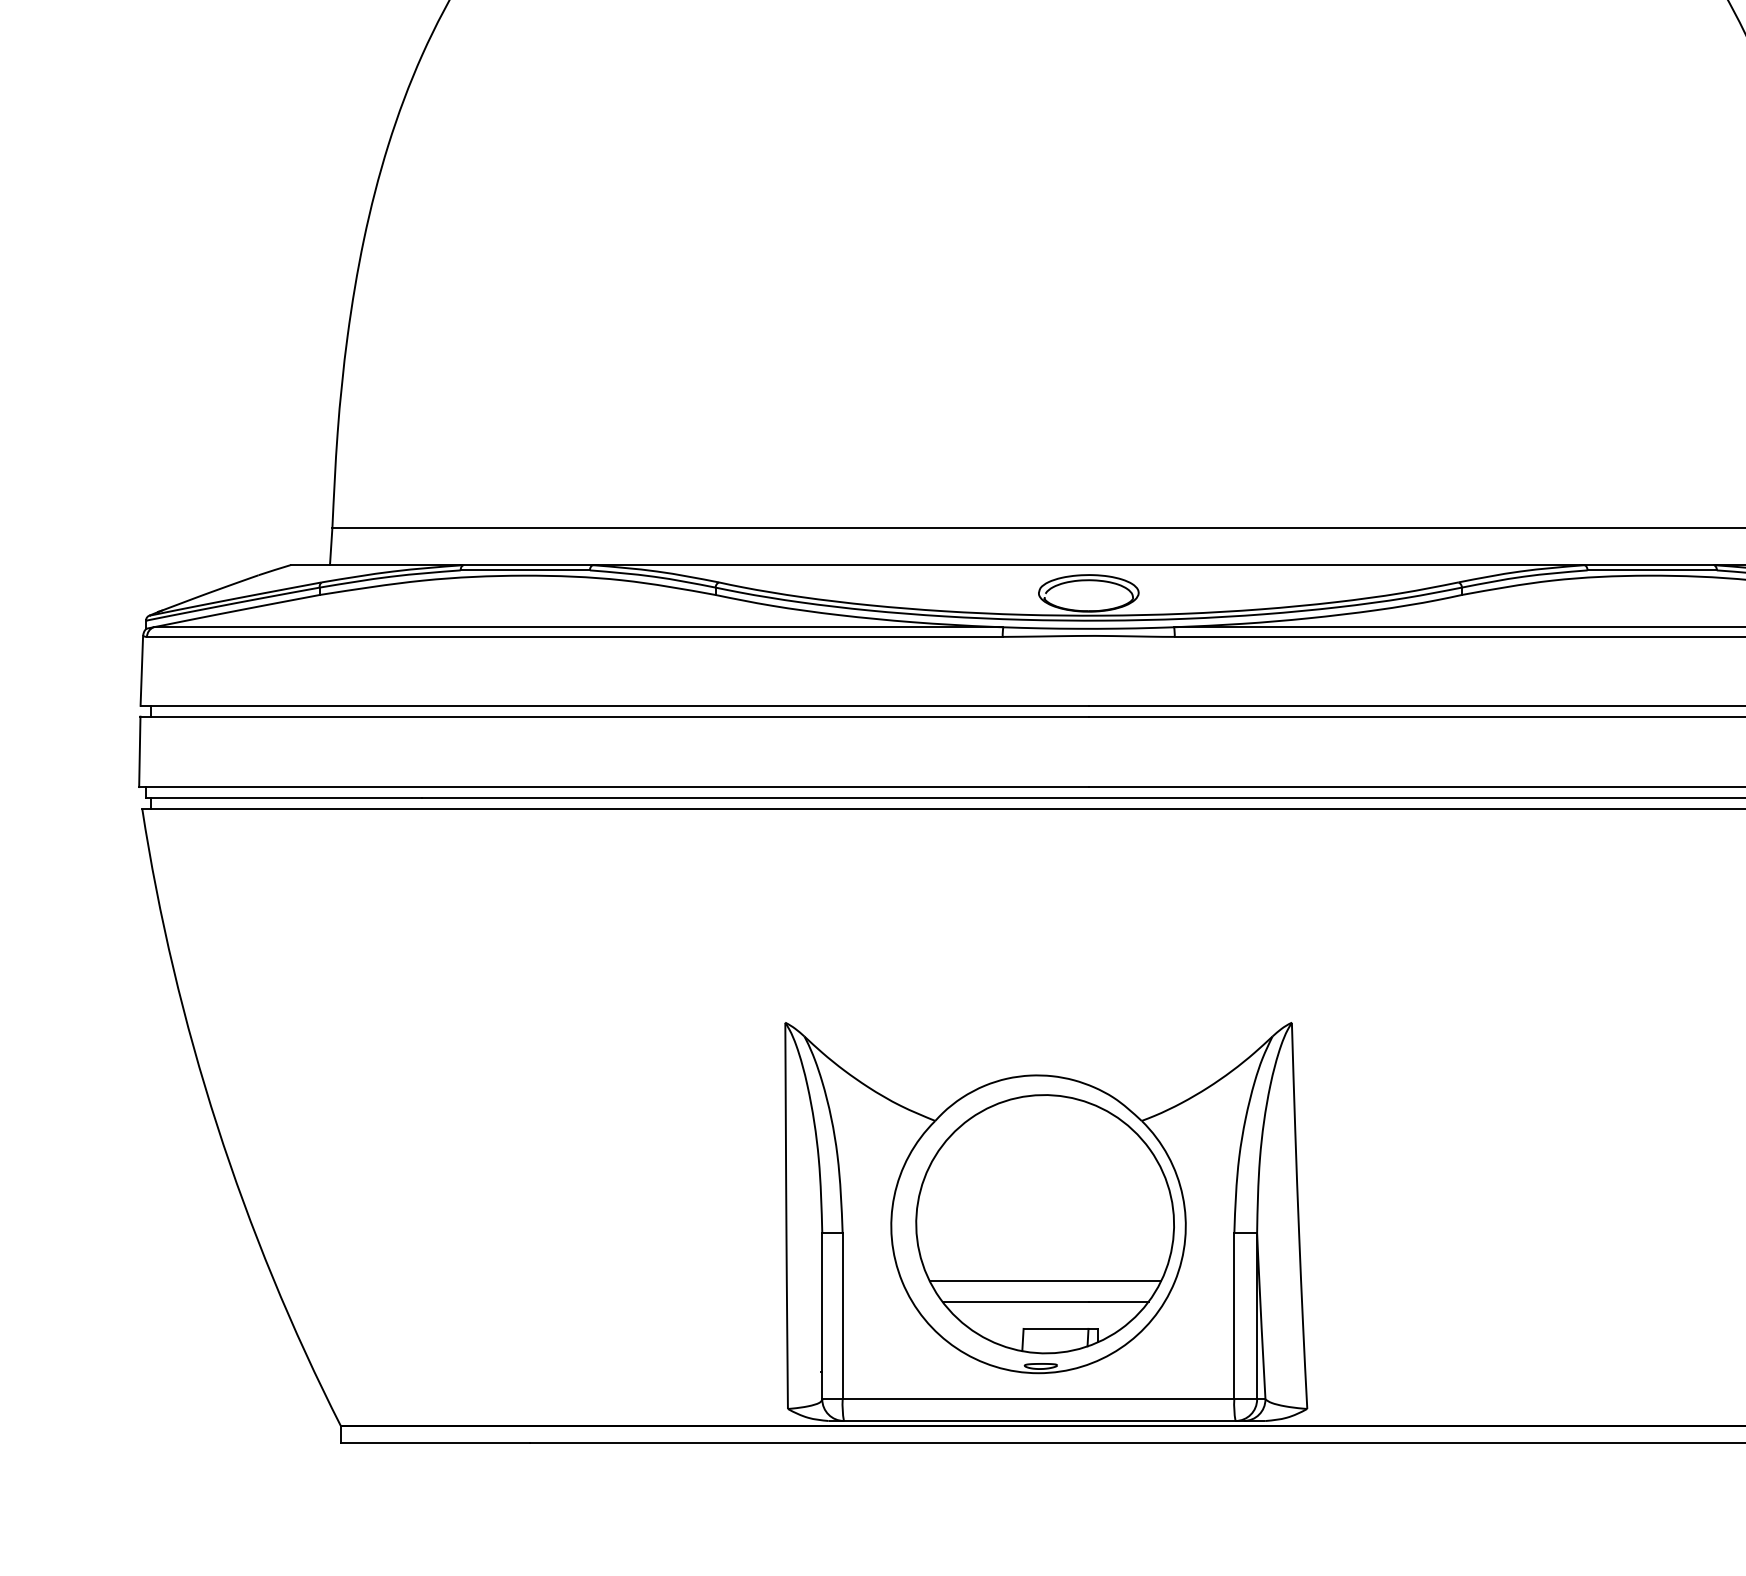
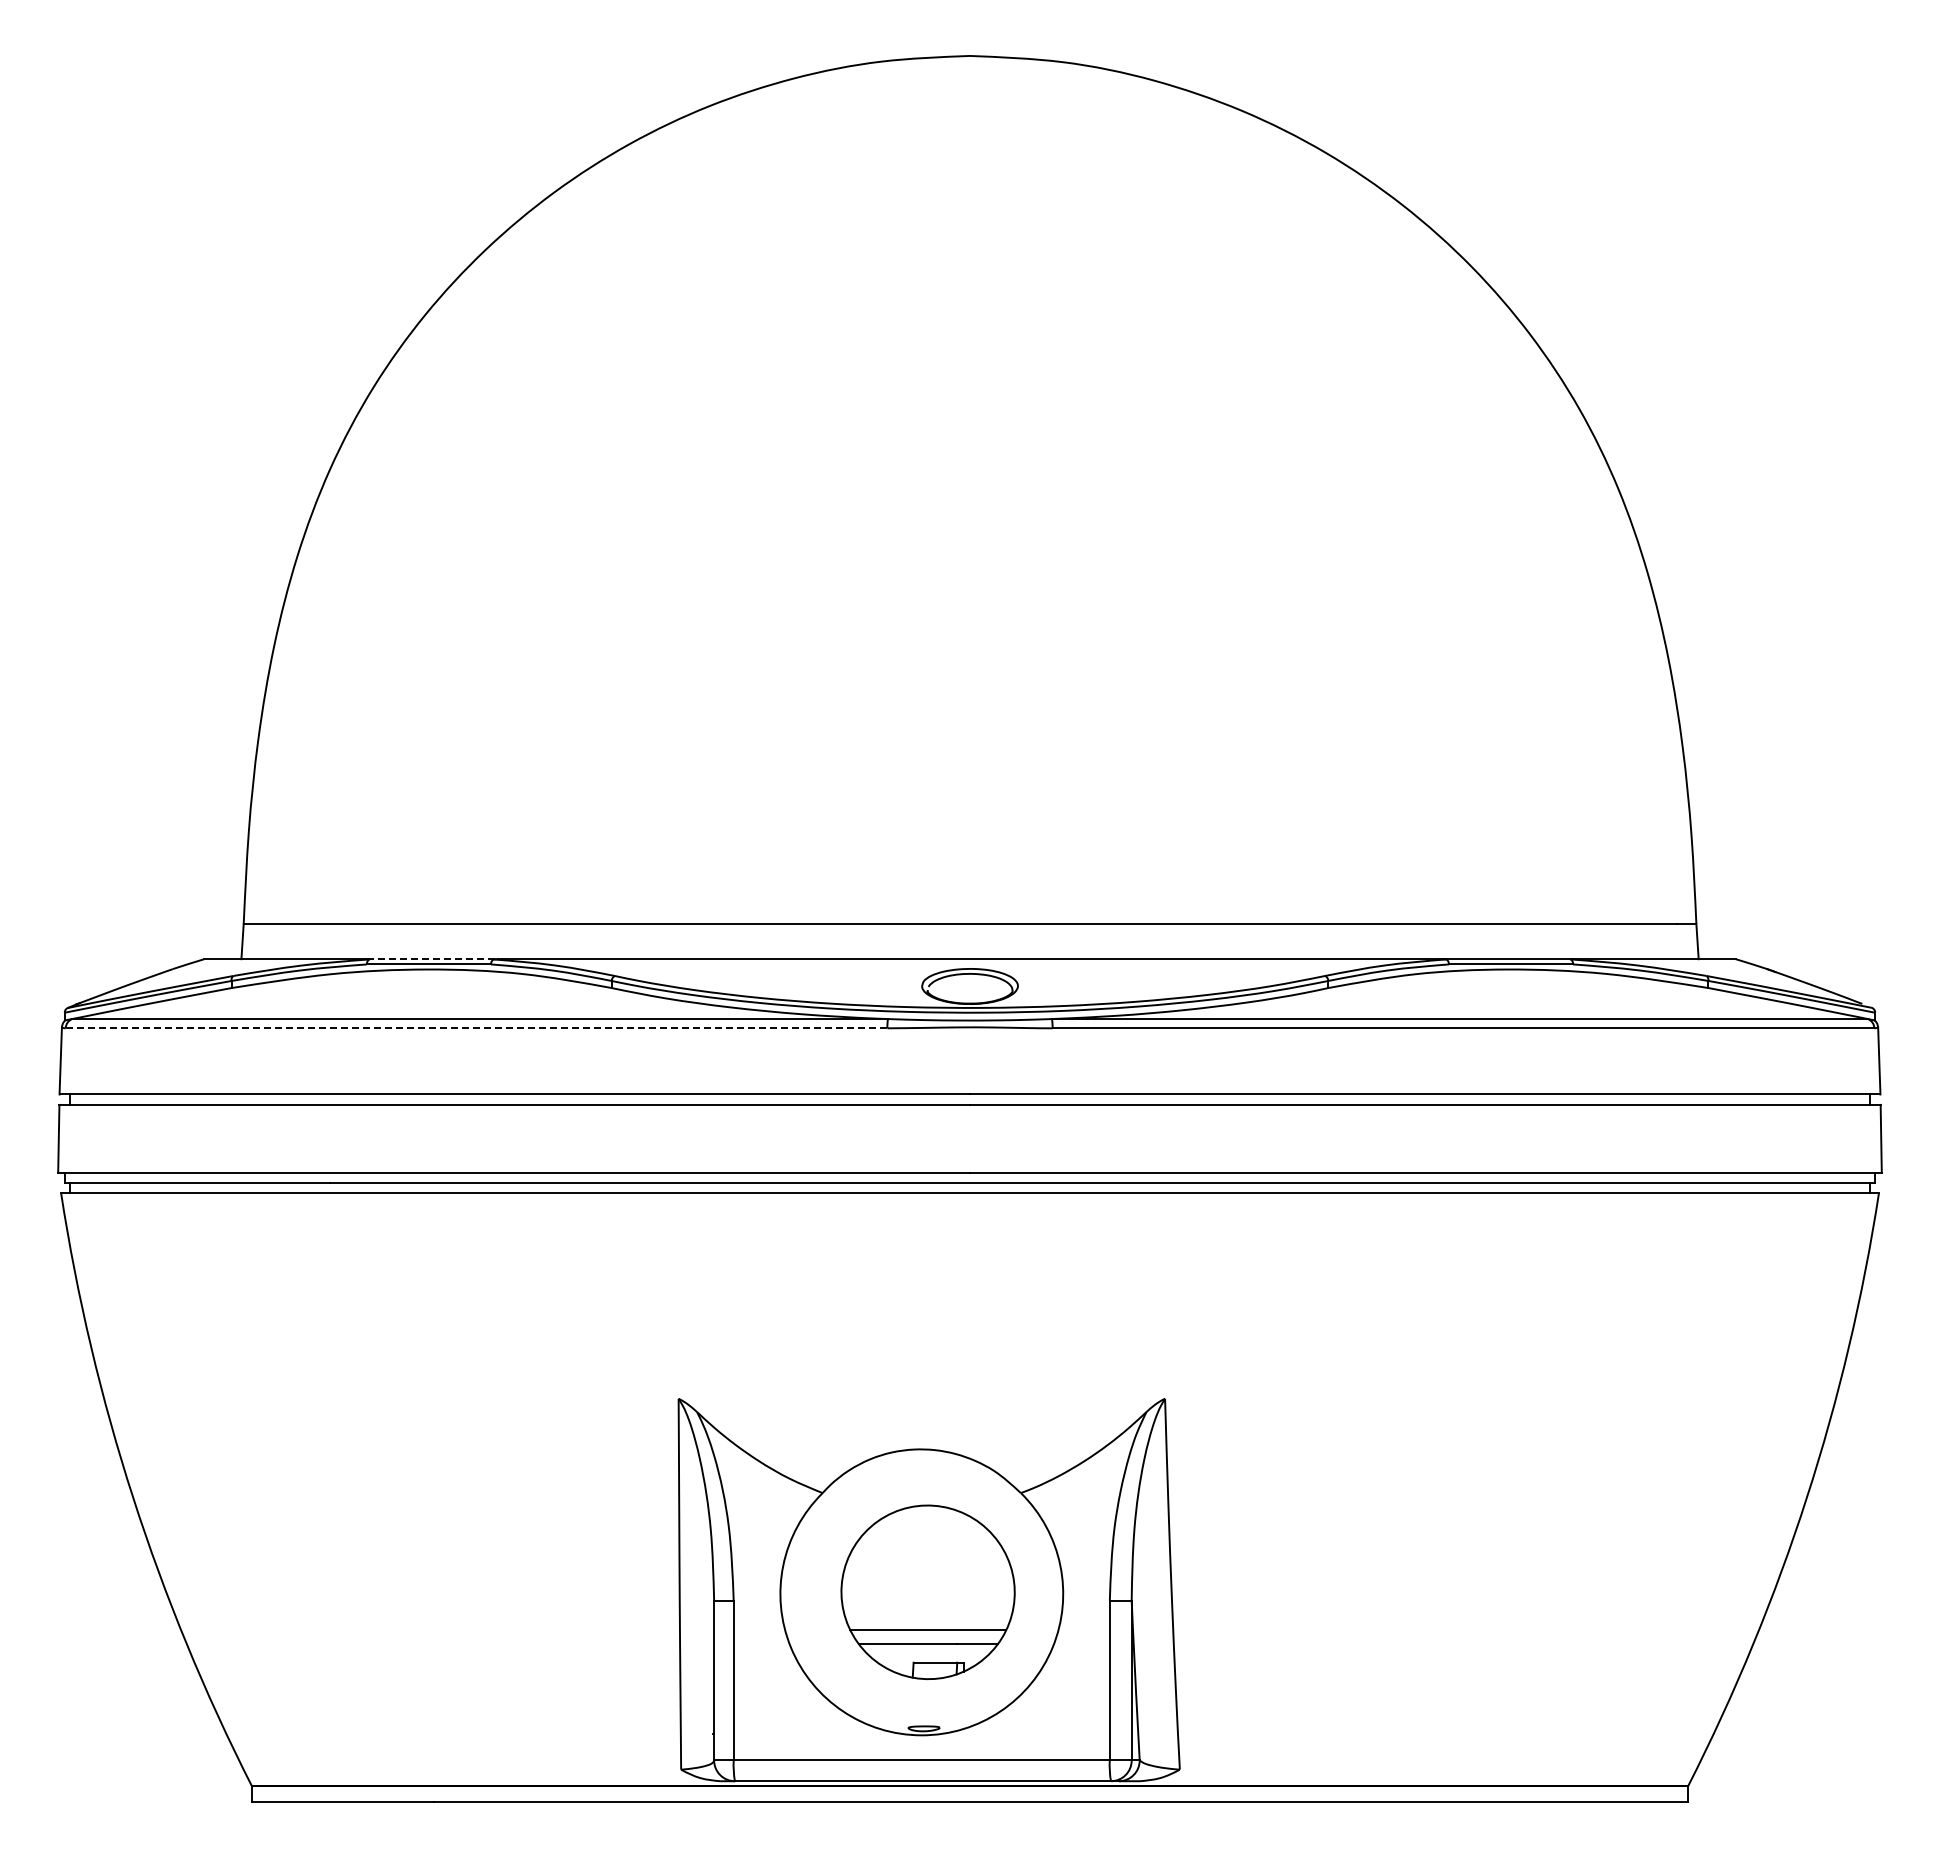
line: (528, 565) -> (432, 959), solid -> dashed
line: (574, 637) -> (476, 1028), solid -> dashed
part: (1044, 1224) -> (927, 1592), size x0.7

